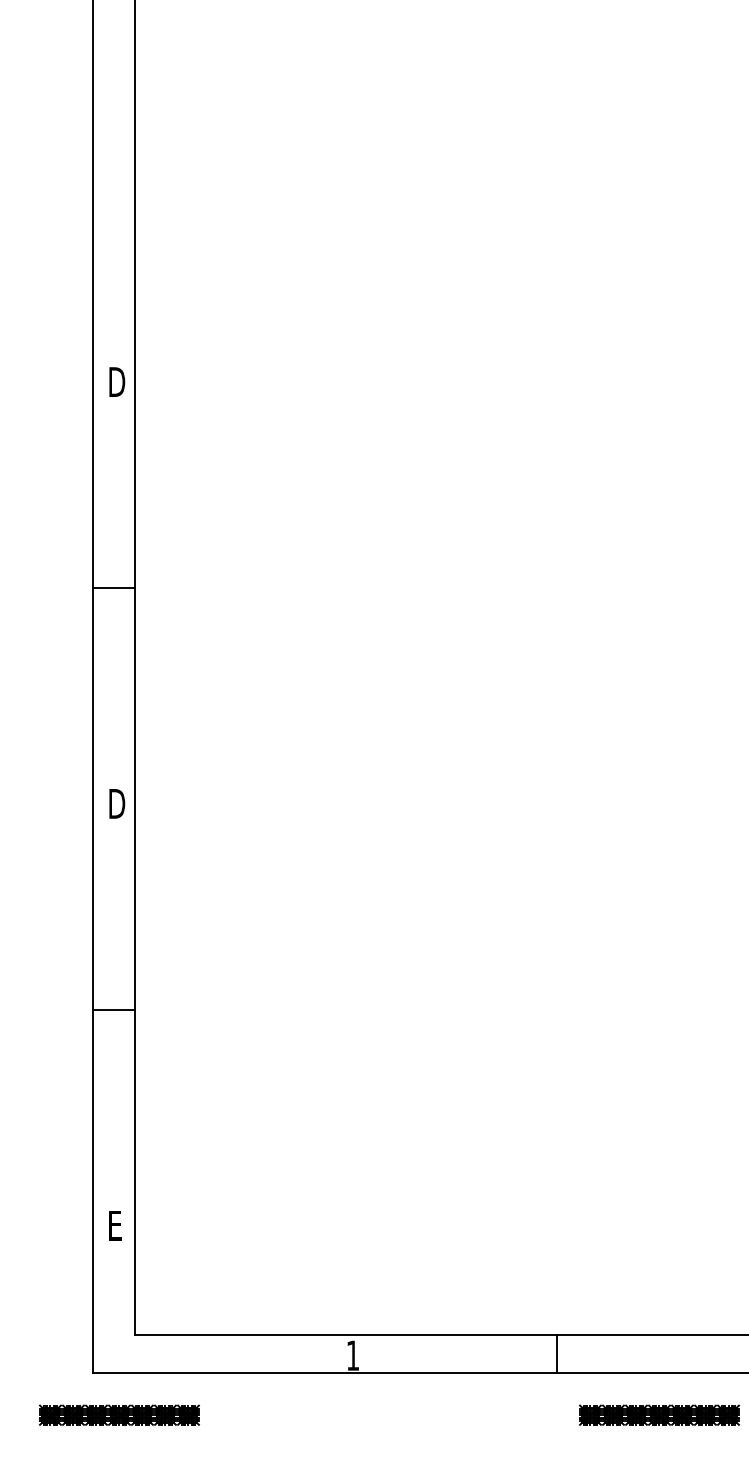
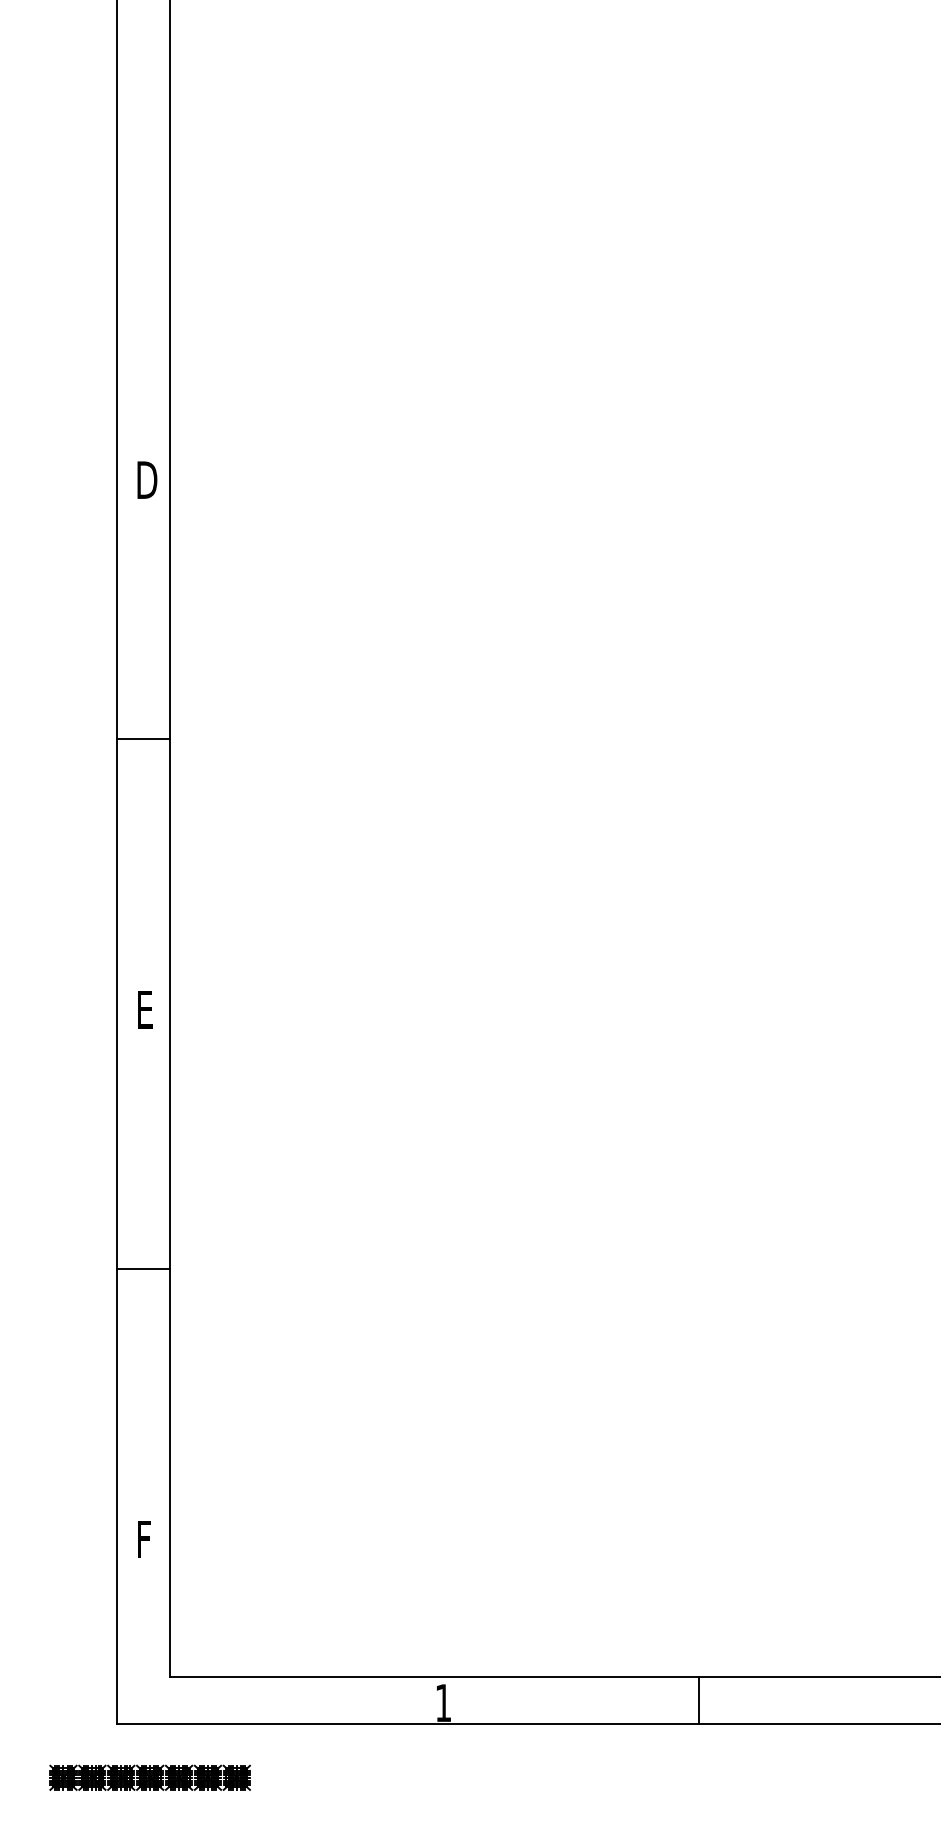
text: (117, 803) -> (147, 1009), D -> E
text: (116, 1225) -> (146, 1539), E -> F
part: (659, 1414) -> (828, 1776), removed

